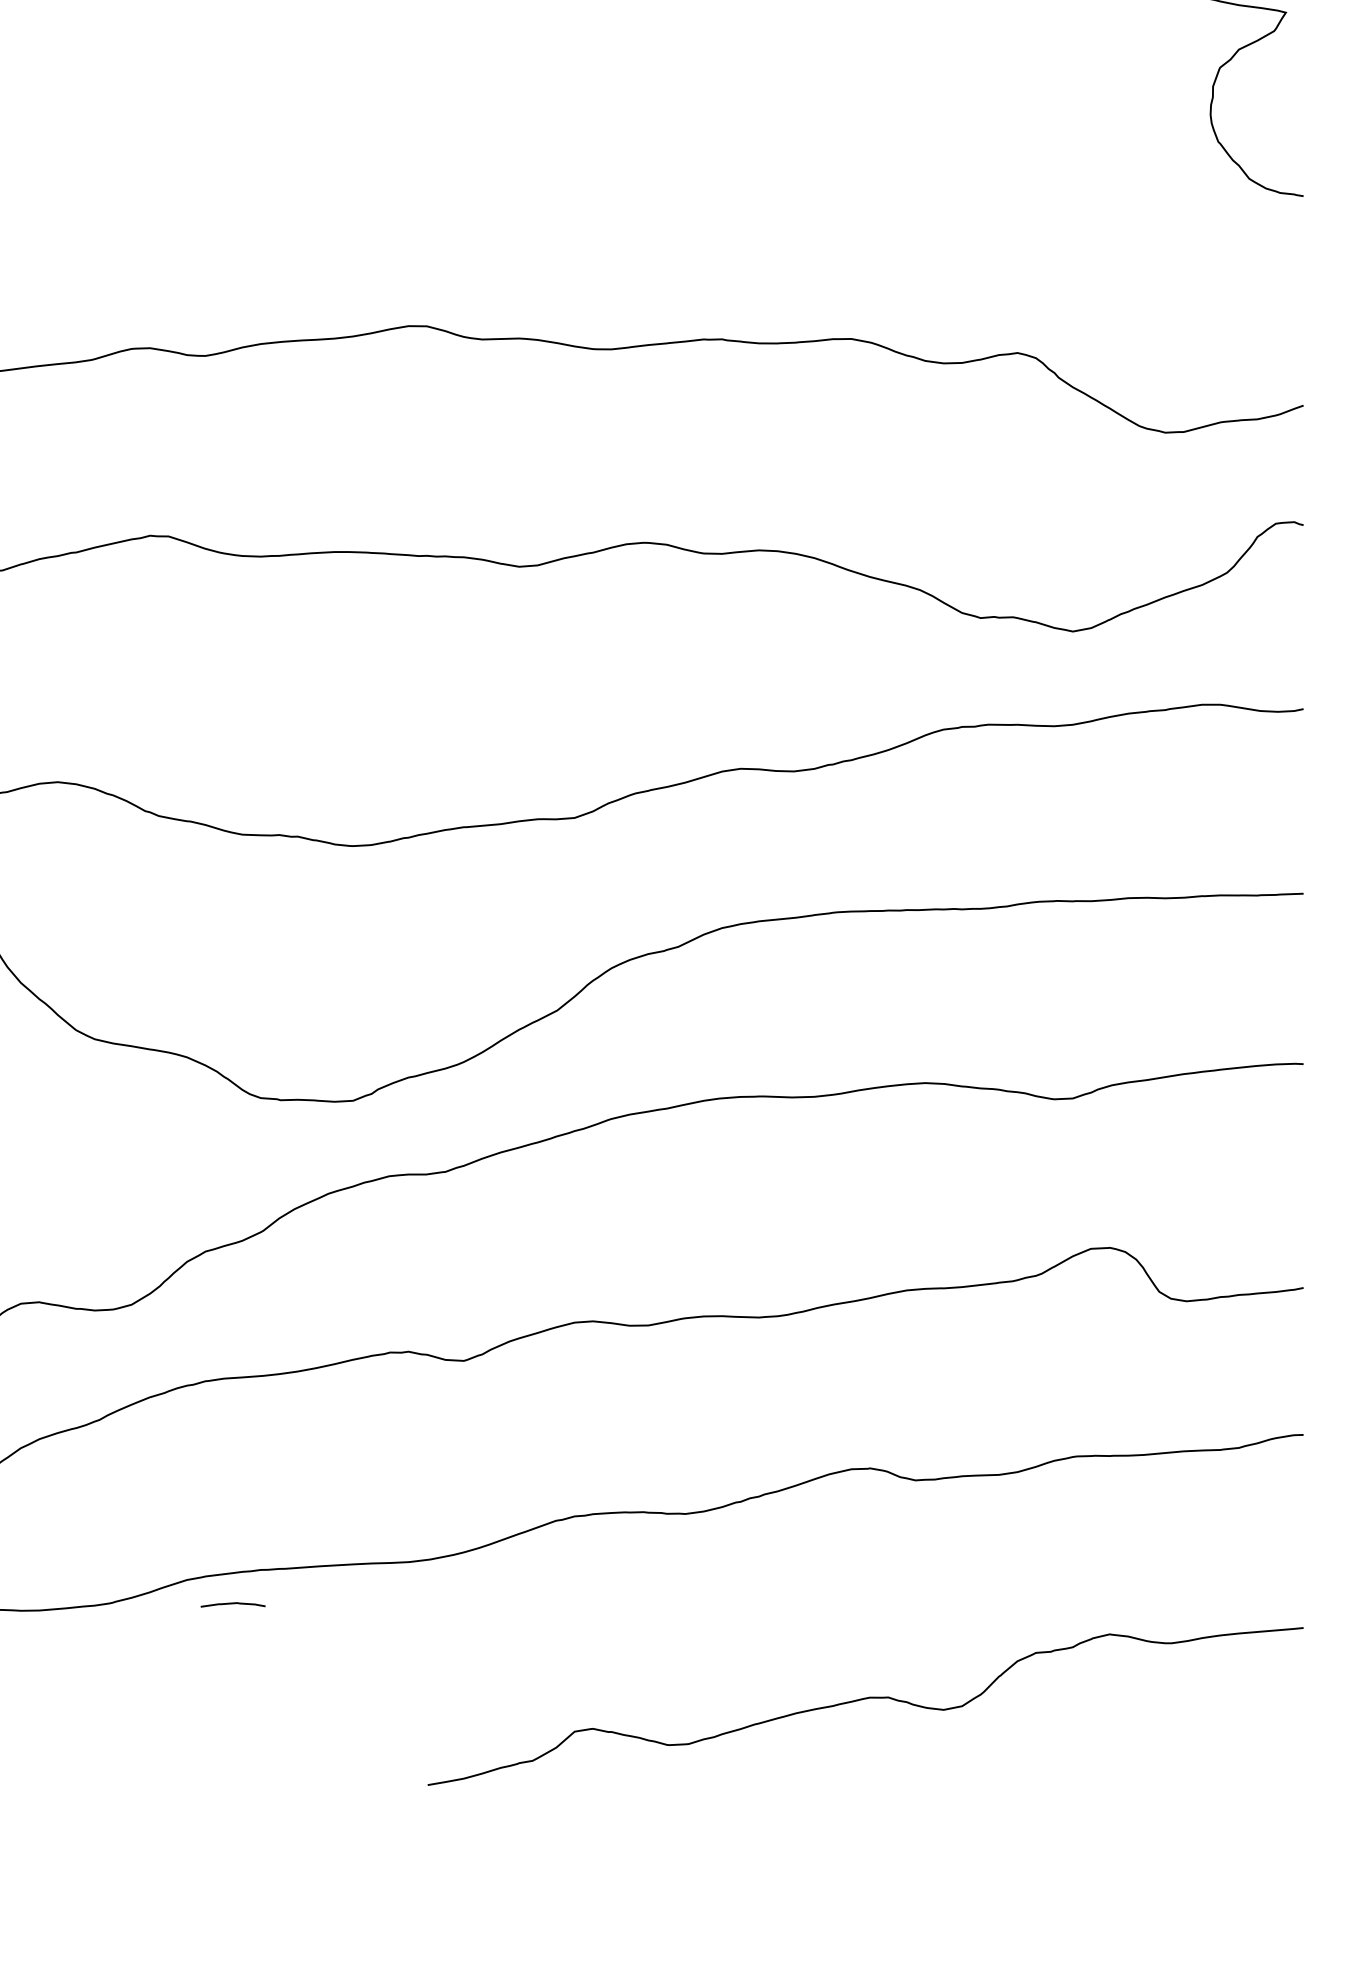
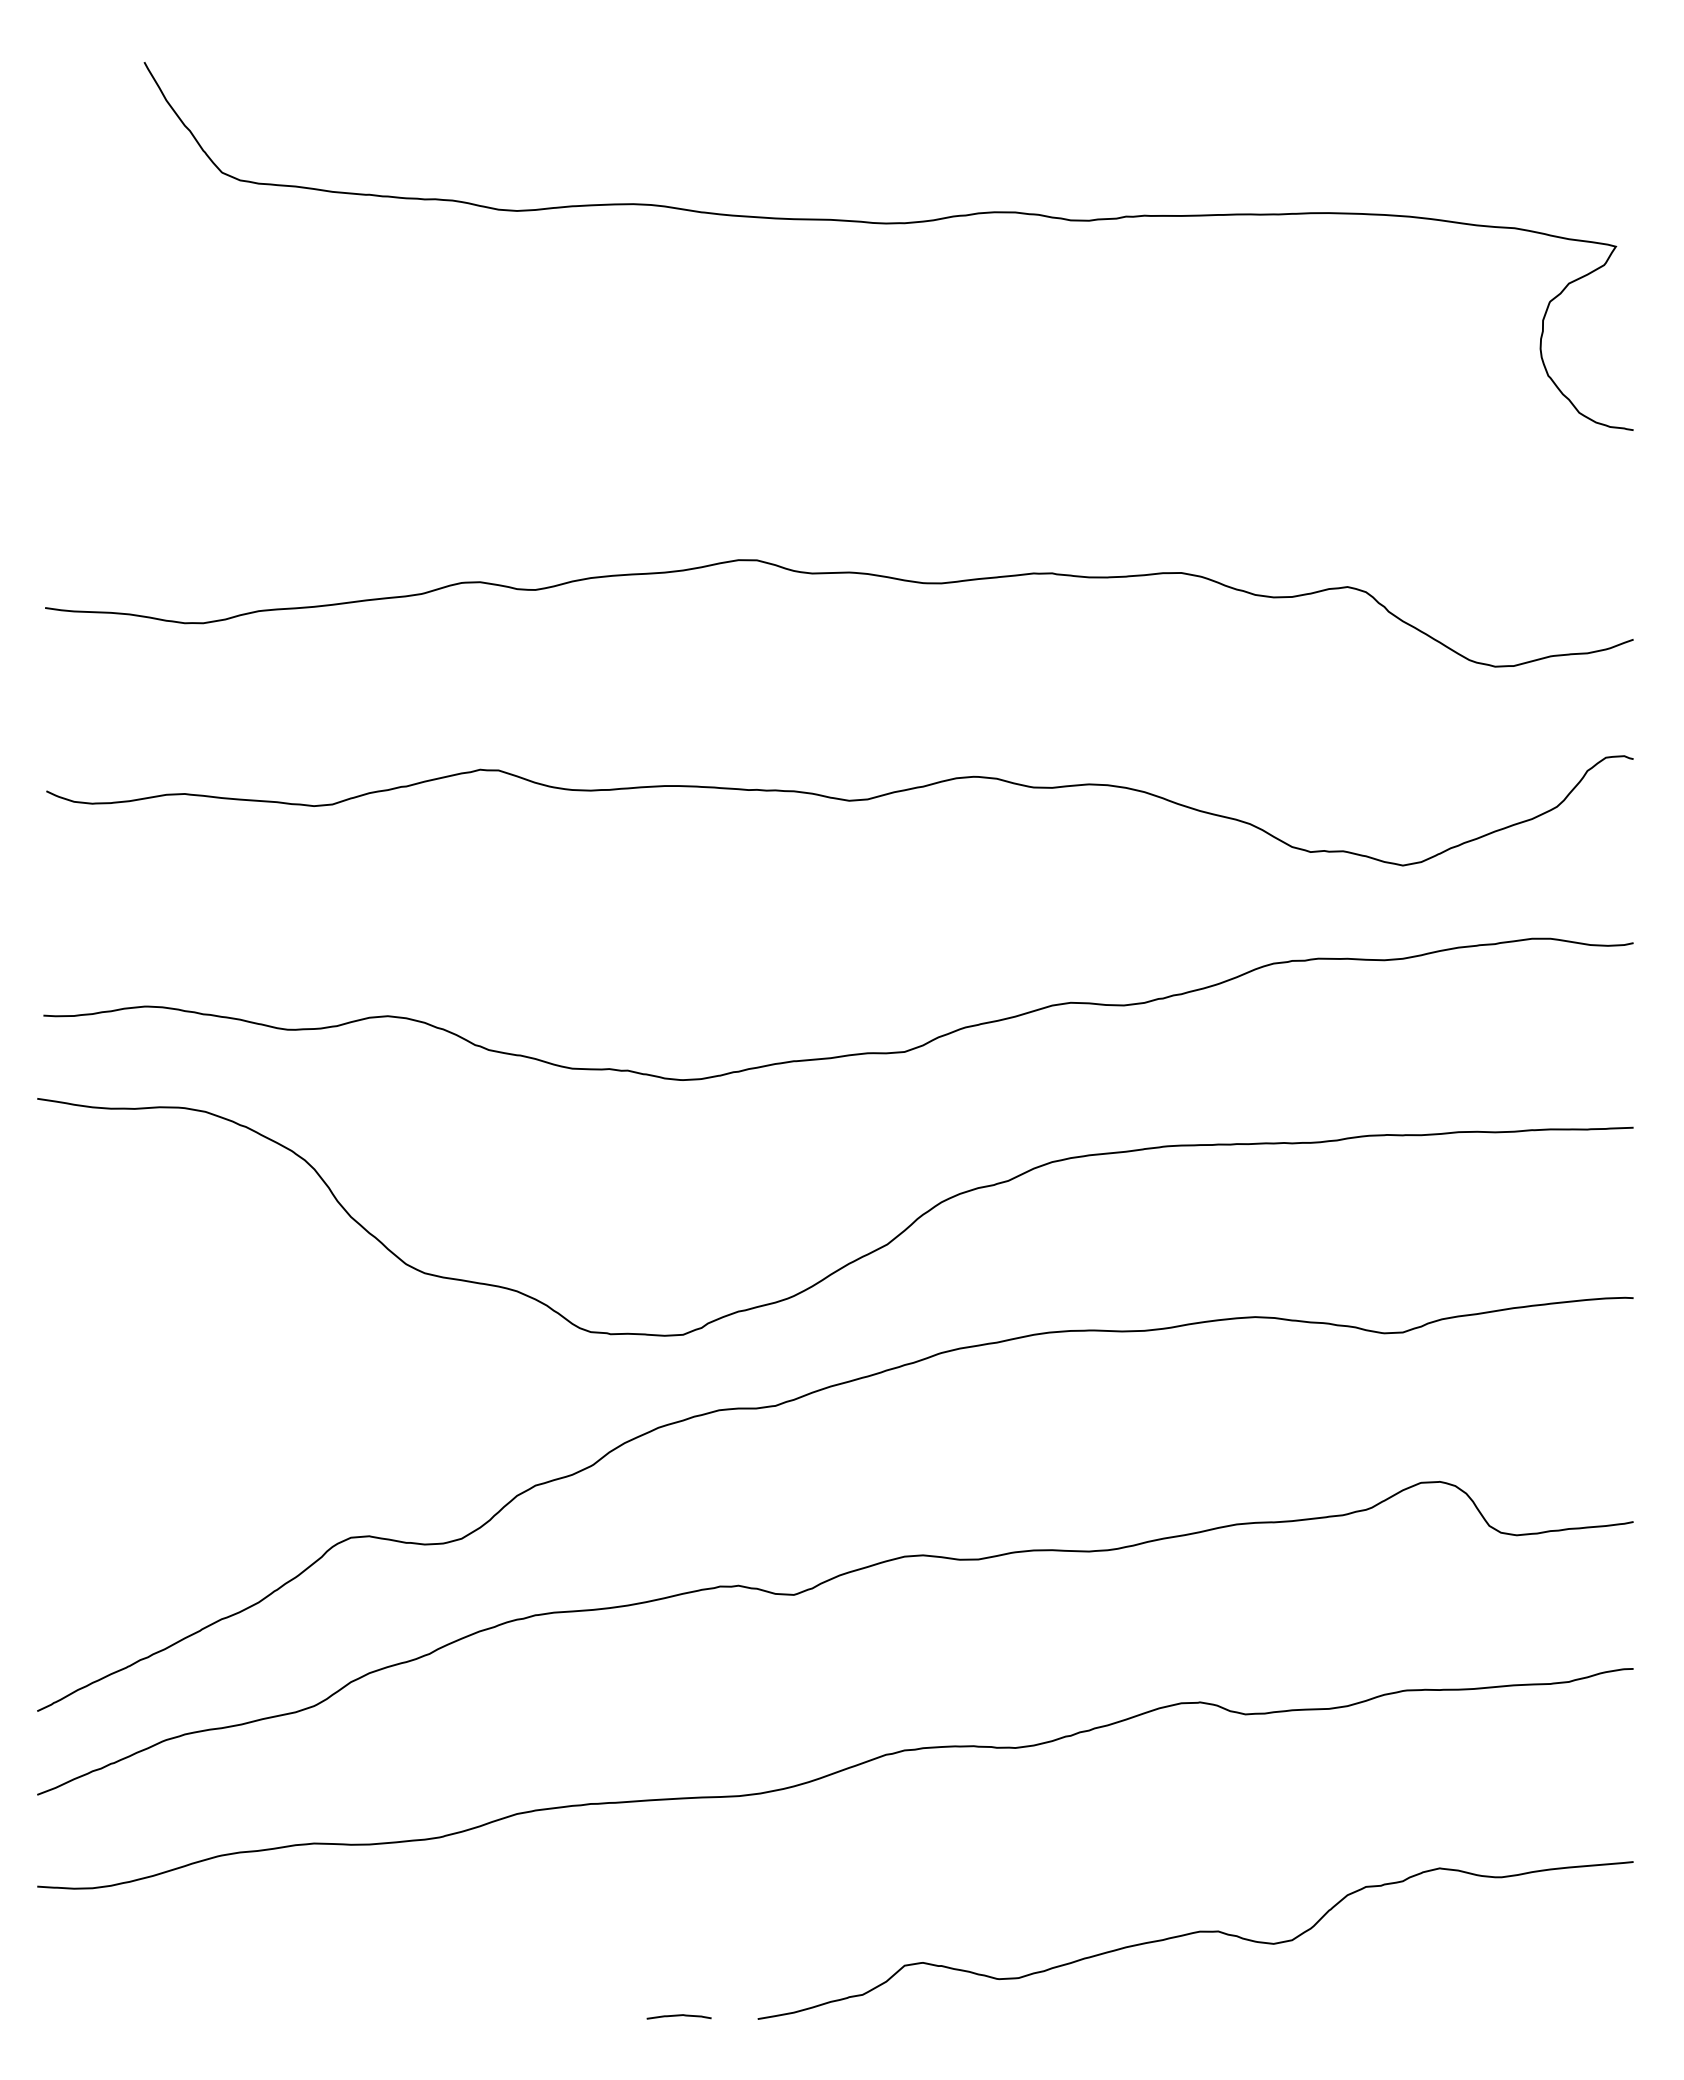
curve: (232, 1604) -> (678, 2016), moved

